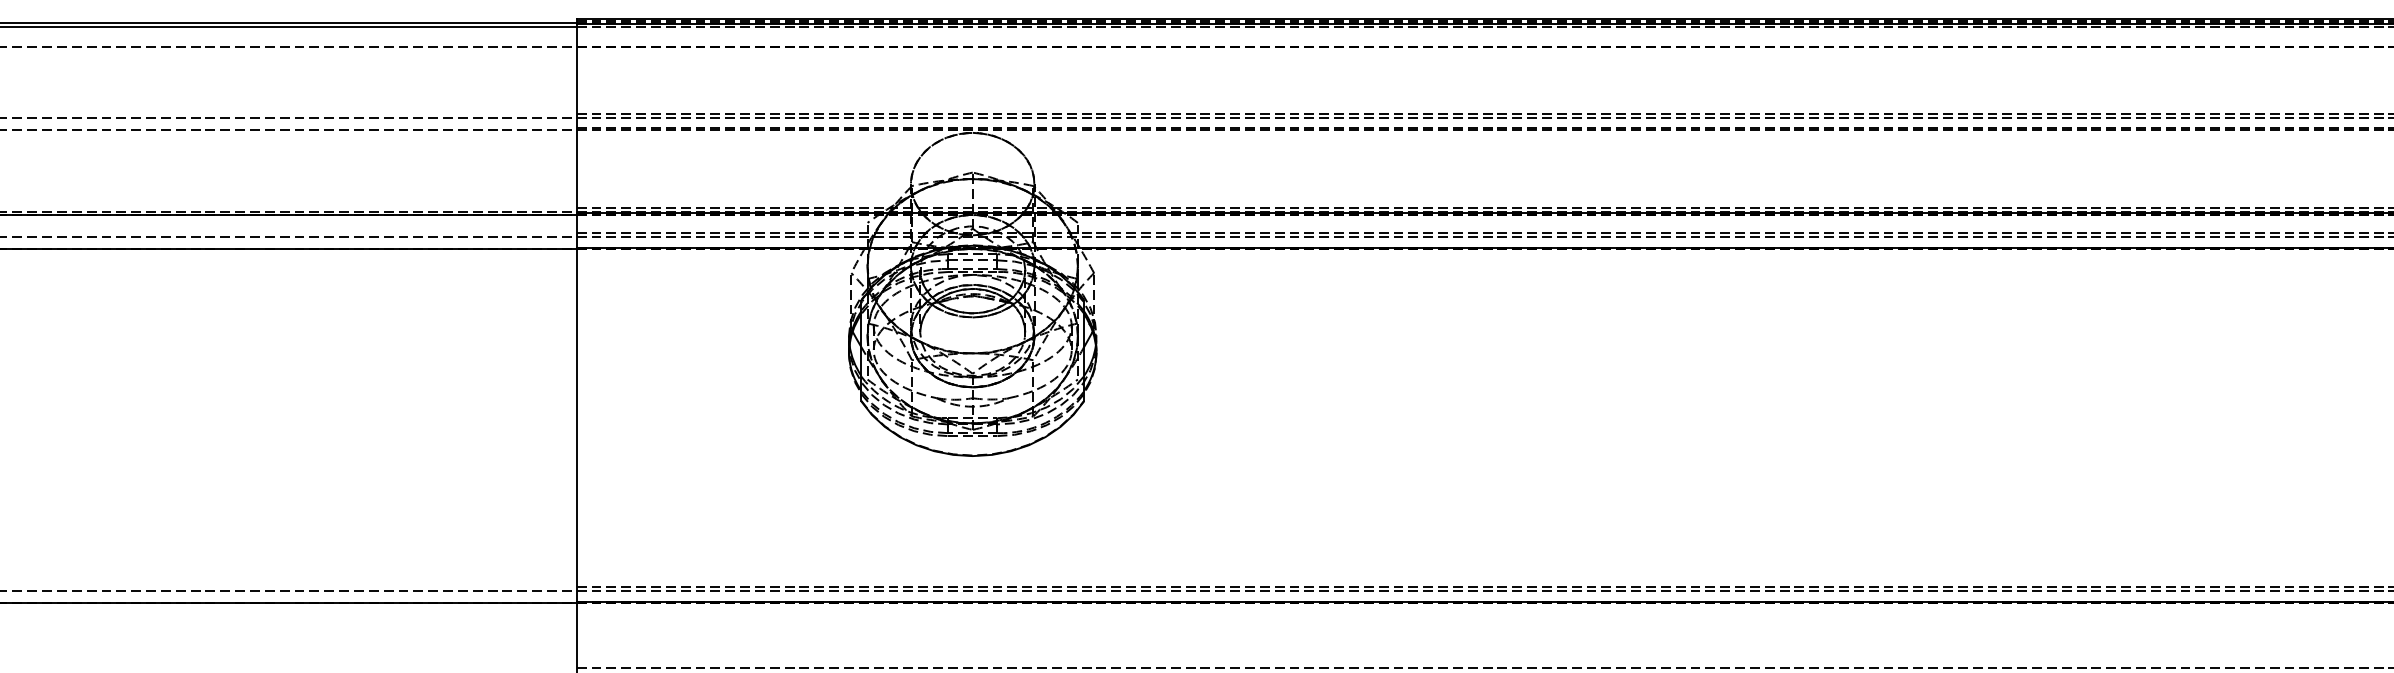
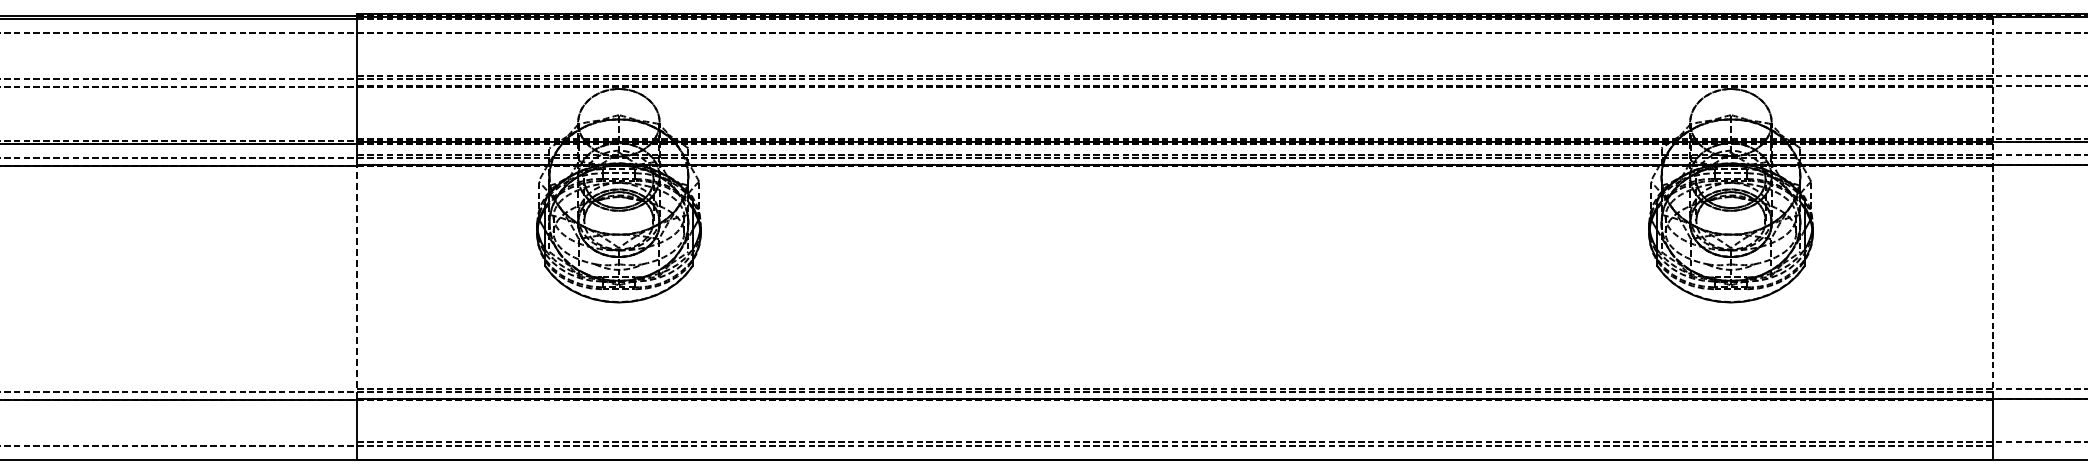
line: (577, 424) -> (357, 281), solid -> dashed

